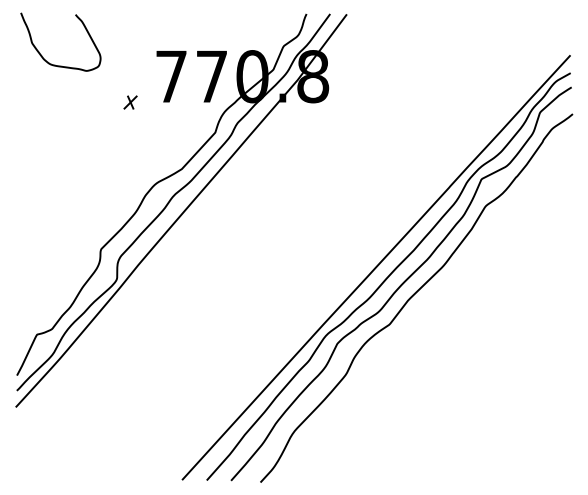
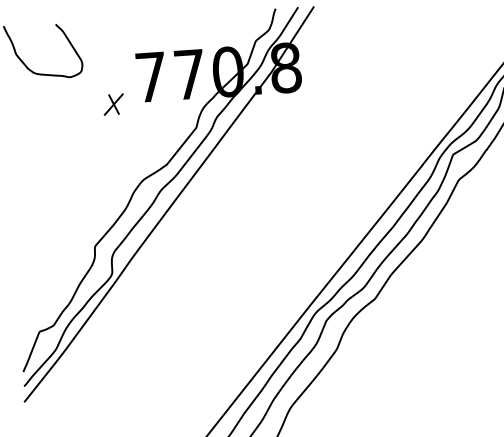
part: (130, 102) -> (113, 104), size x1.67

